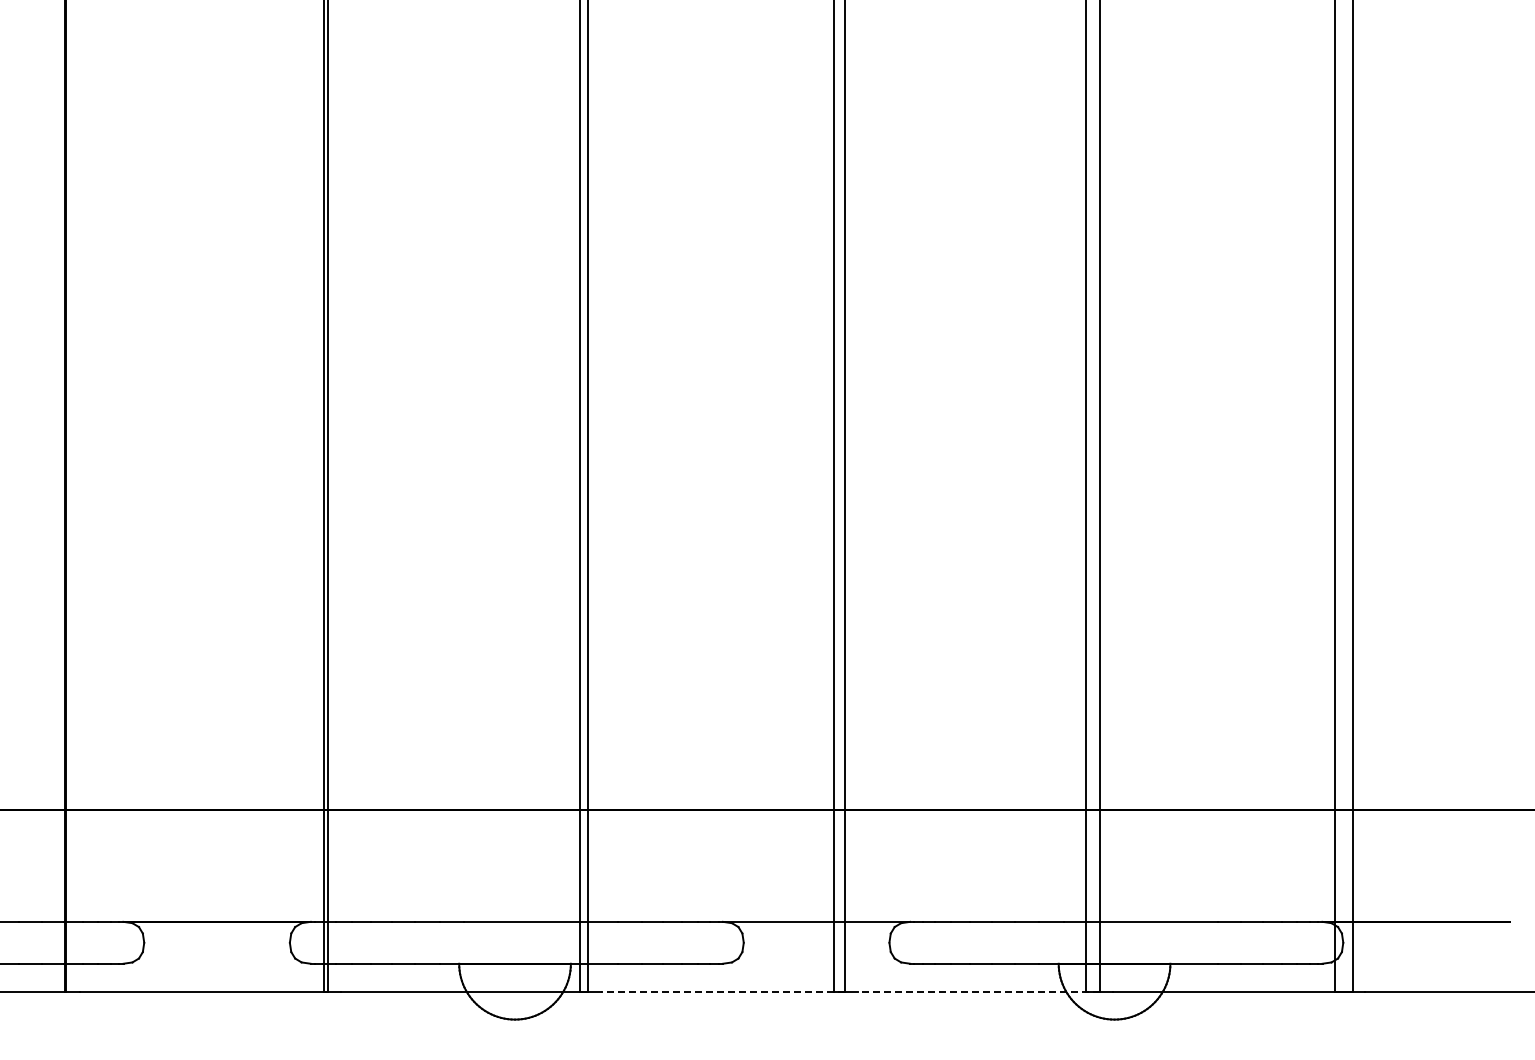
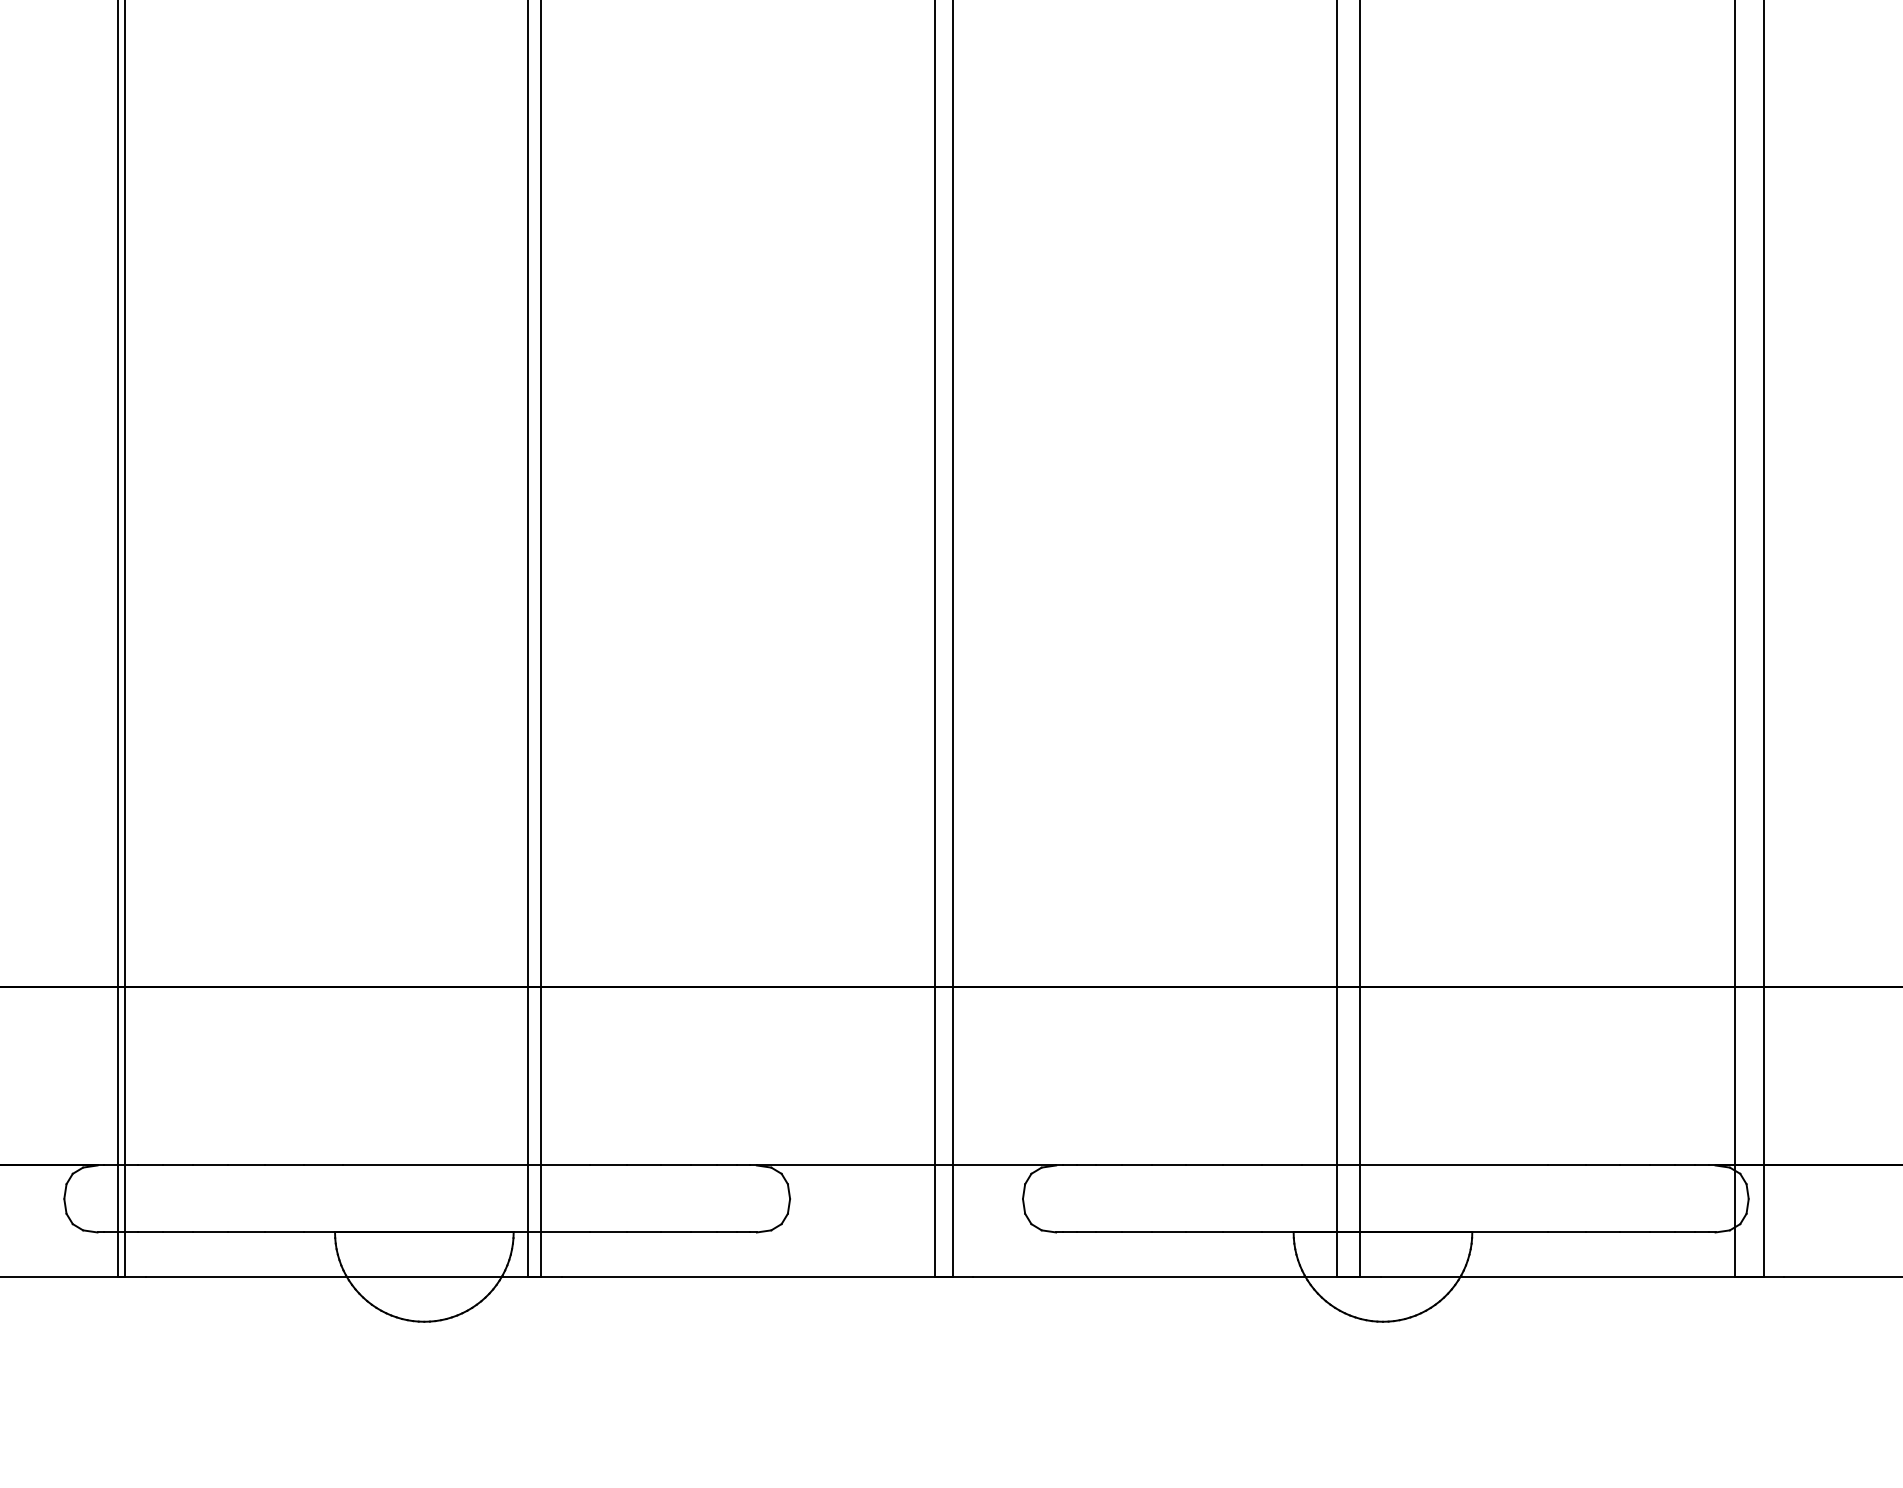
line: (722, 991) -> (756, 1276), dashed -> solid
line: (978, 991) -> (1165, 1276), dashed -> solid

